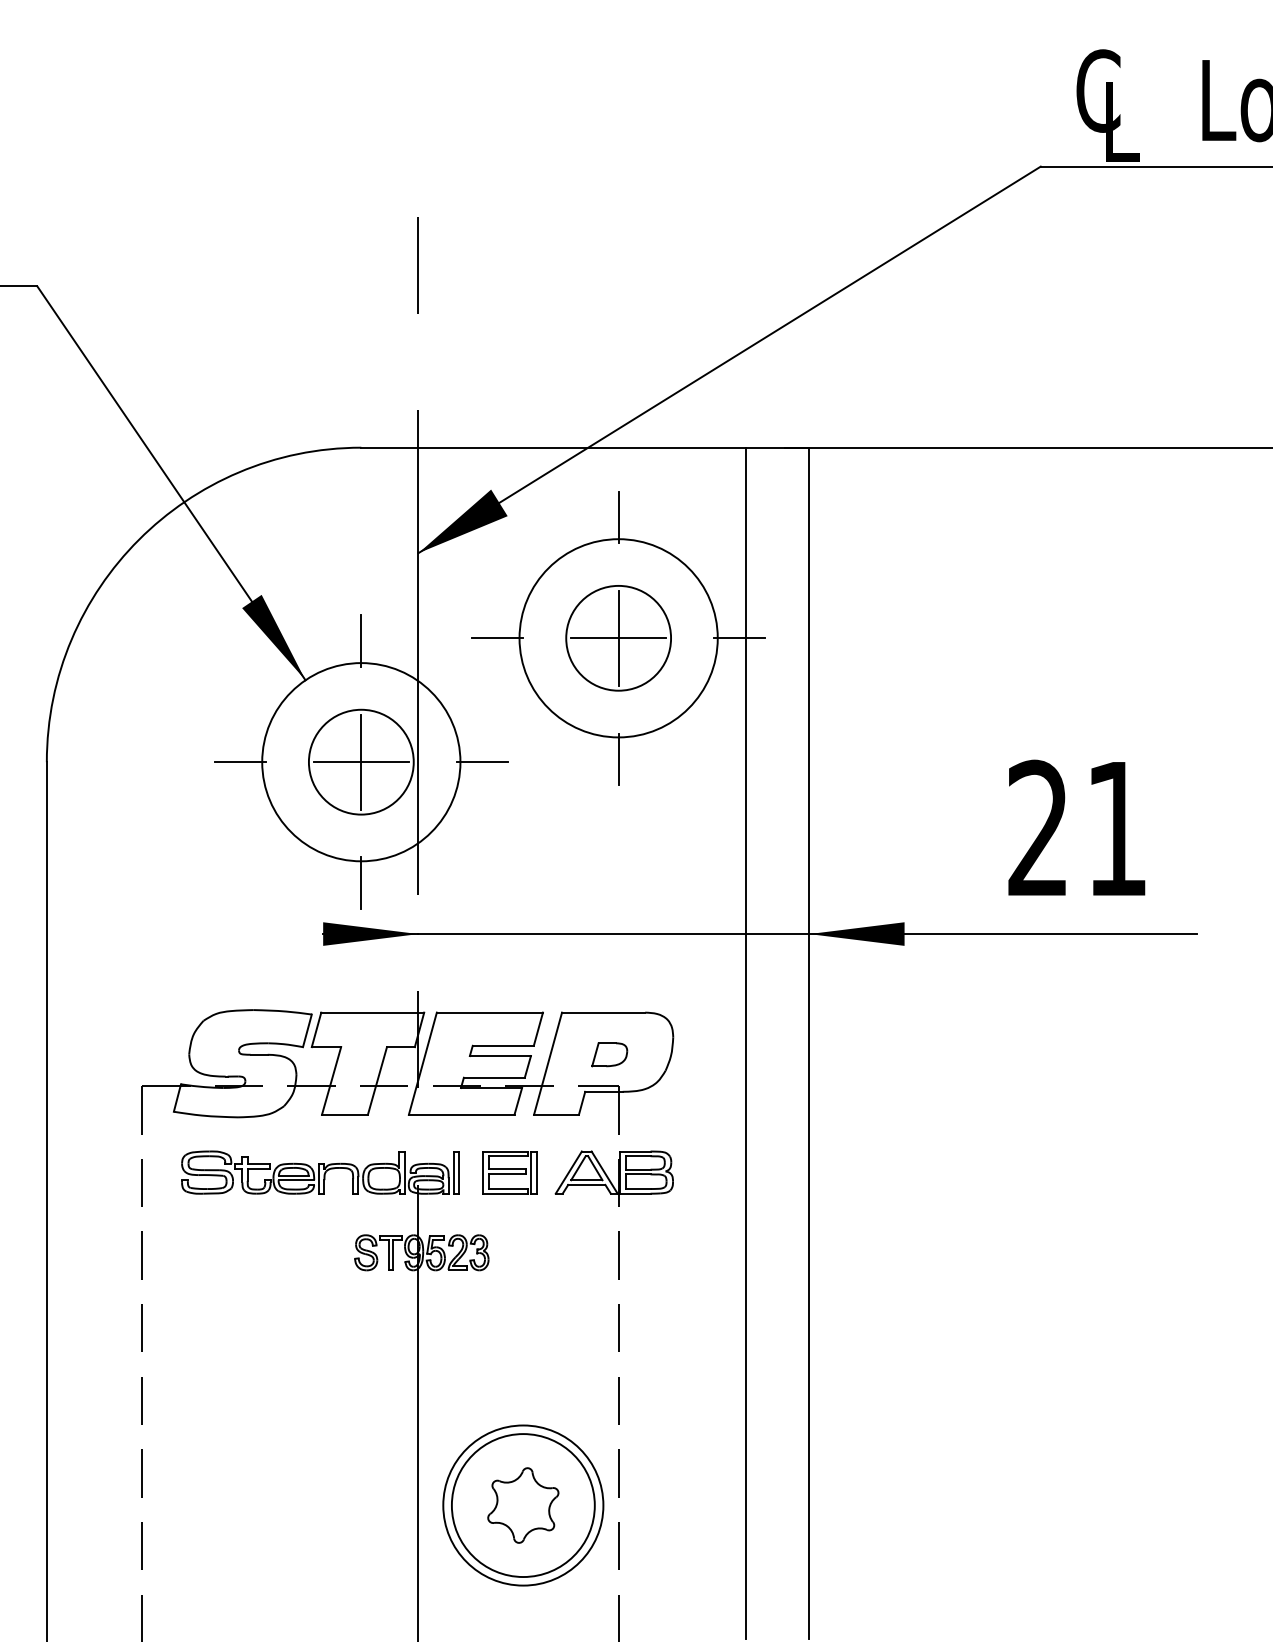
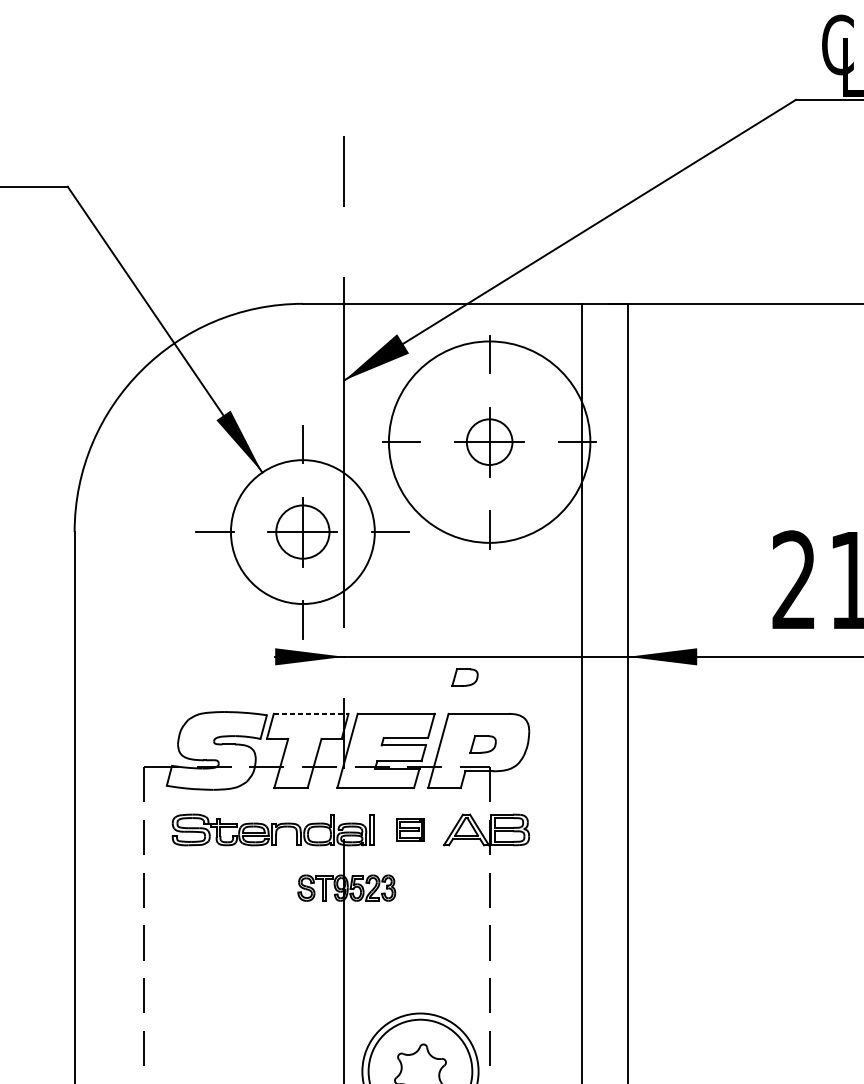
circle: (618, 637) -> (489, 441), size x0.6
circle: (618, 638) -> (489, 442), size x1.4
circle: (360, 761) -> (302, 531), size x0.7
part: (584, 962) -> (464, 677), added
line: (373, 1012) -> (311, 713), solid -> dashed
part: (509, 1172) -> (410, 829), size x0.7

